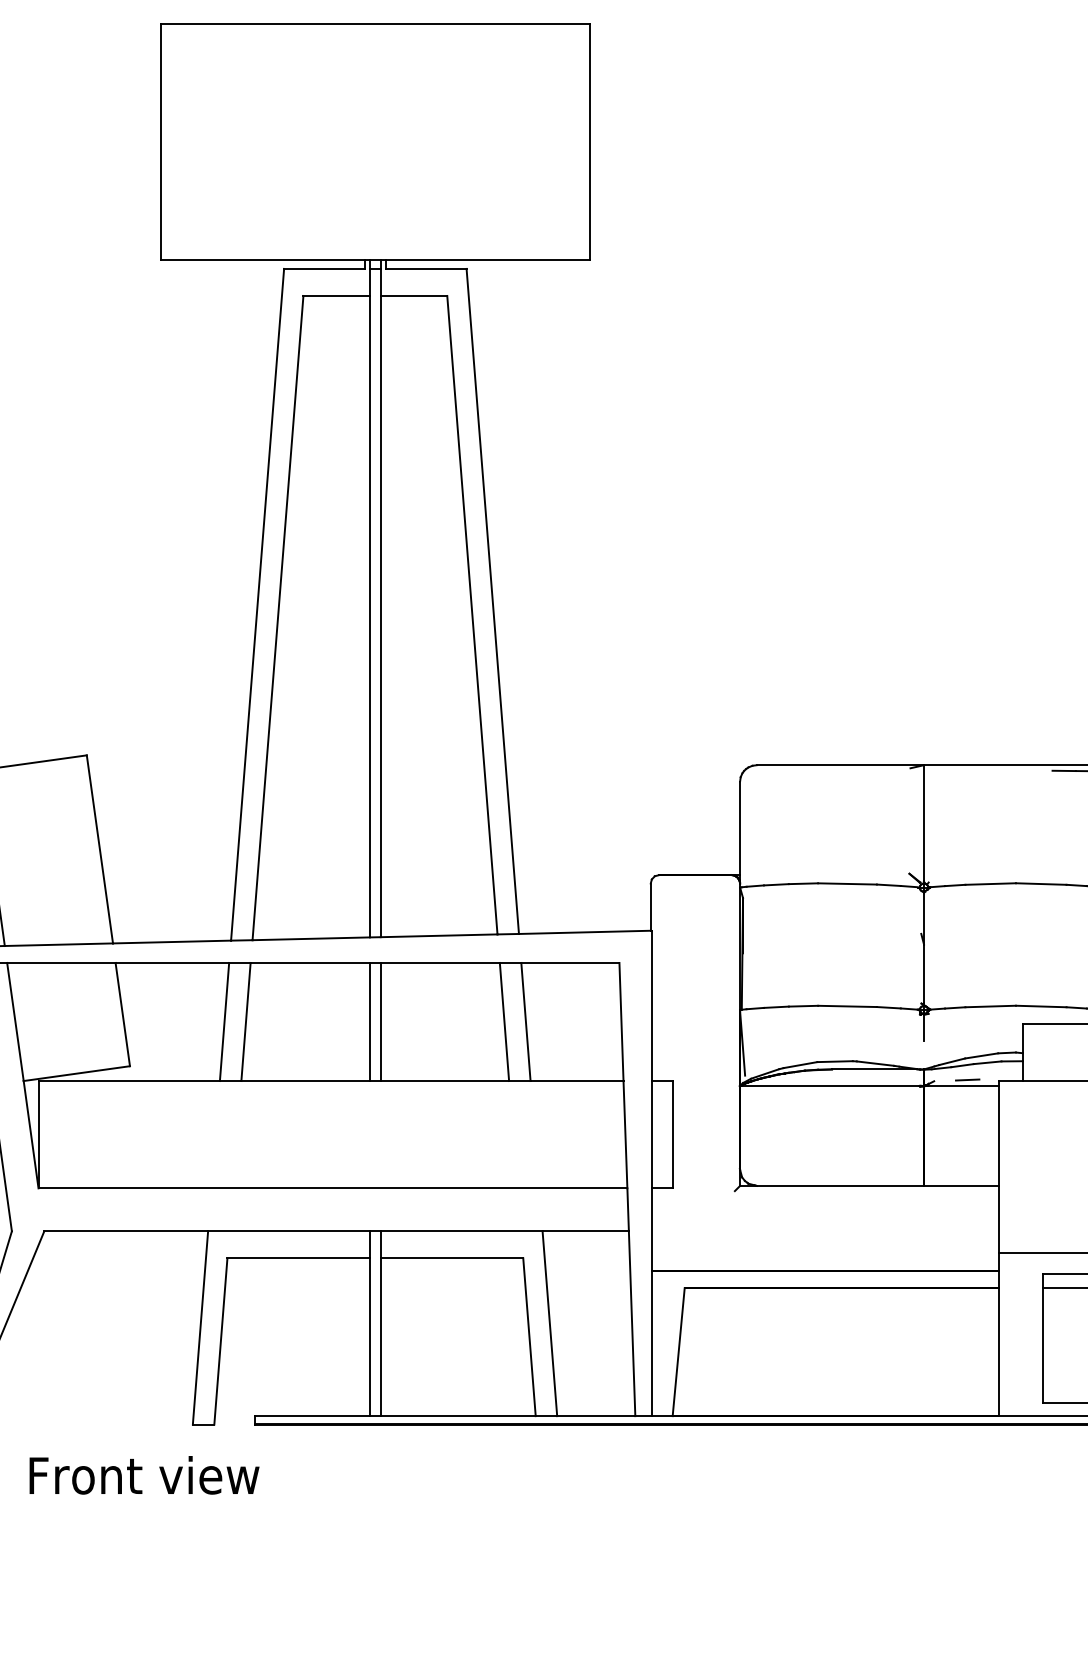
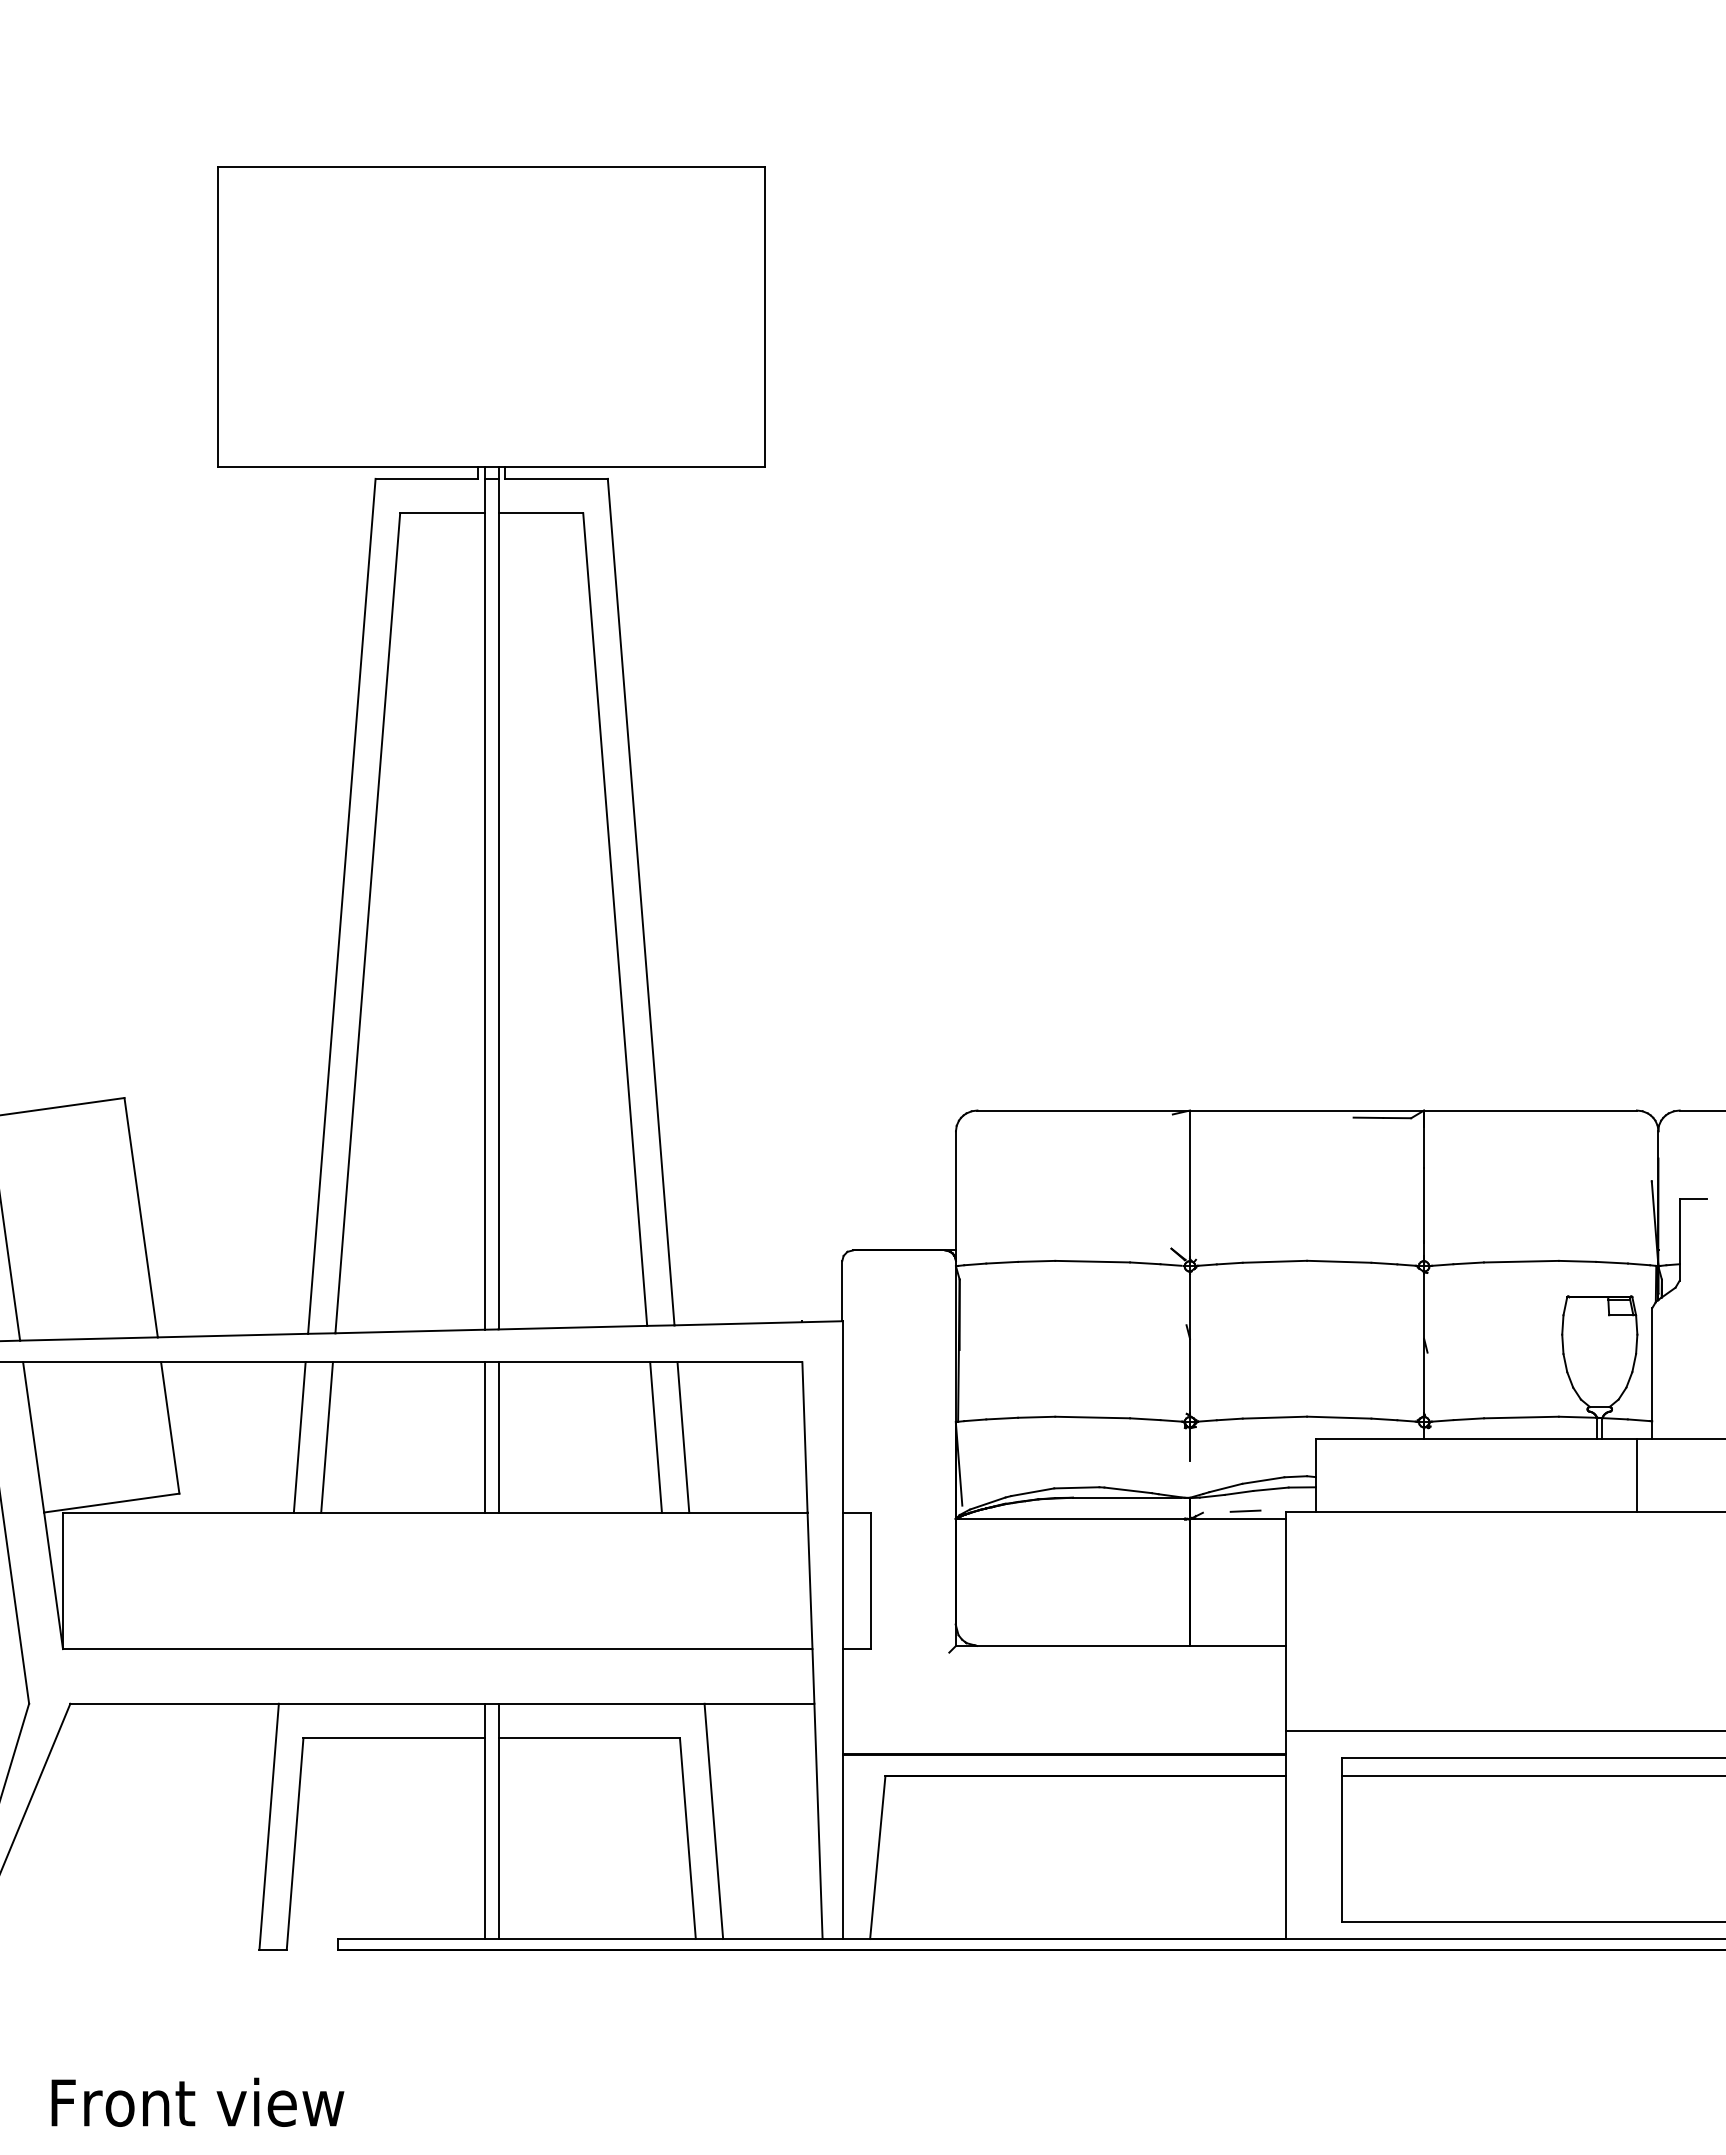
text: (144, 1474) -> (197, 2101), moved

